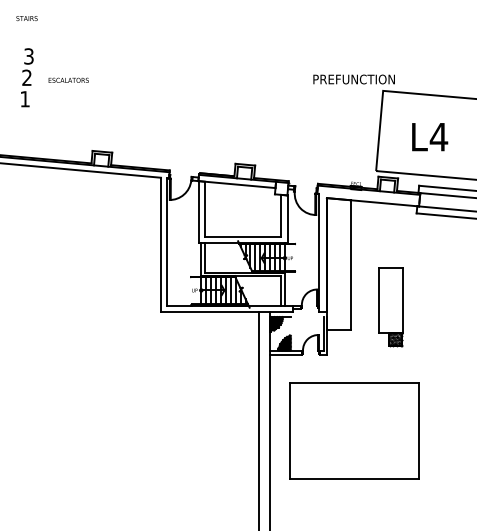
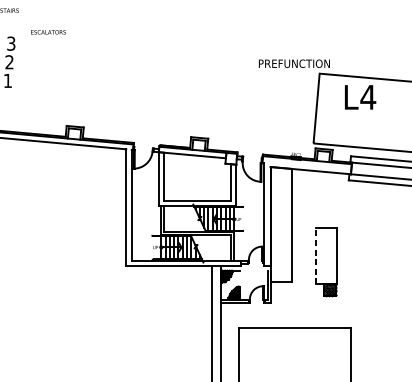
text: (68, 79) -> (48, 31), moved
text: (430, 137) -> (360, 97), moved
line: (378, 299) -> (315, 255), solid -> dashed

